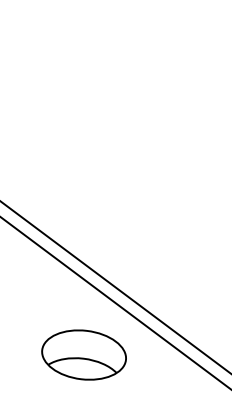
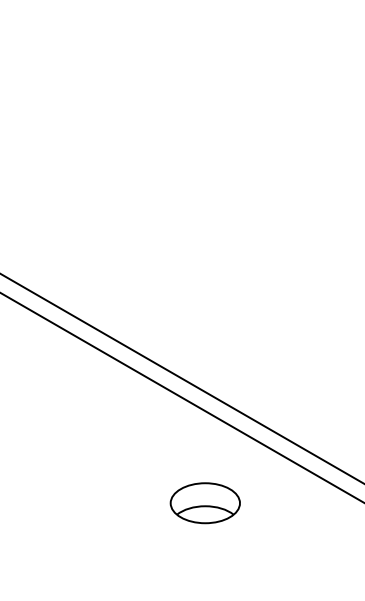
part: (83, 355) -> (204, 503), size x0.62

